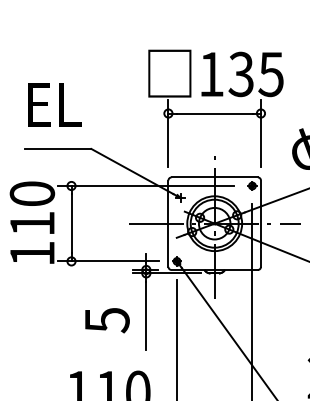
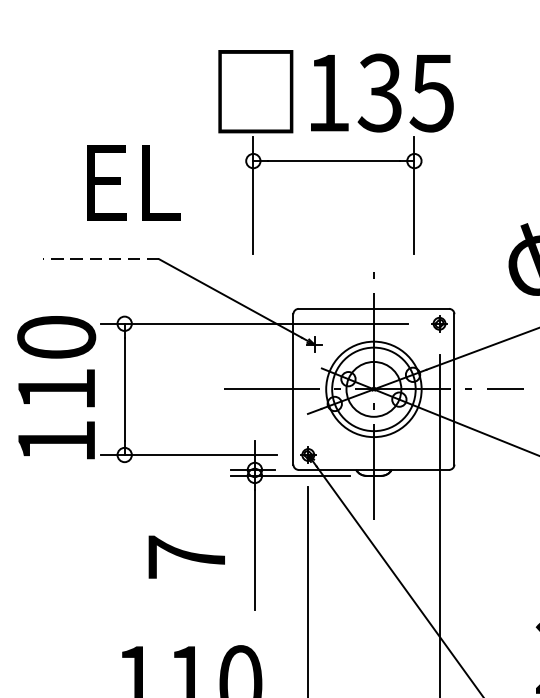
text: (54, 104) -> (133, 181), moved
part: (215, 108) -> (335, 152), moved
line: (57, 148) -> (100, 258), solid -> dashed
text: (107, 320) -> (187, 557), 5 -> 7

